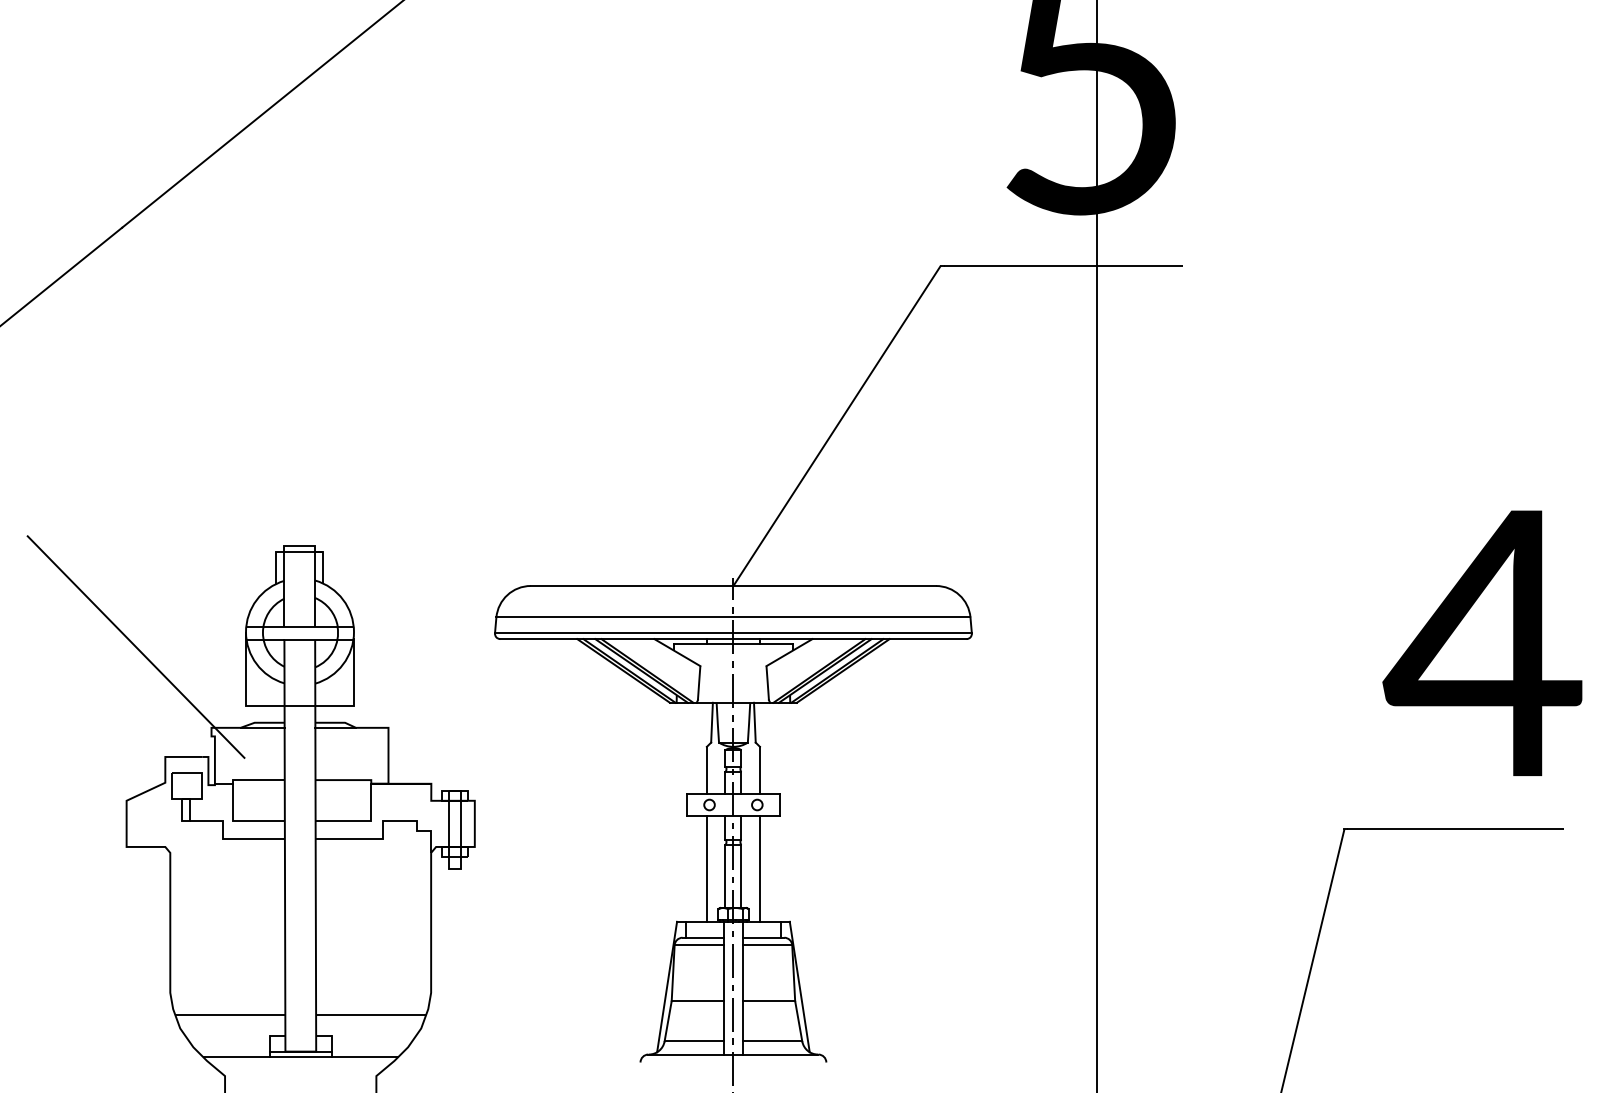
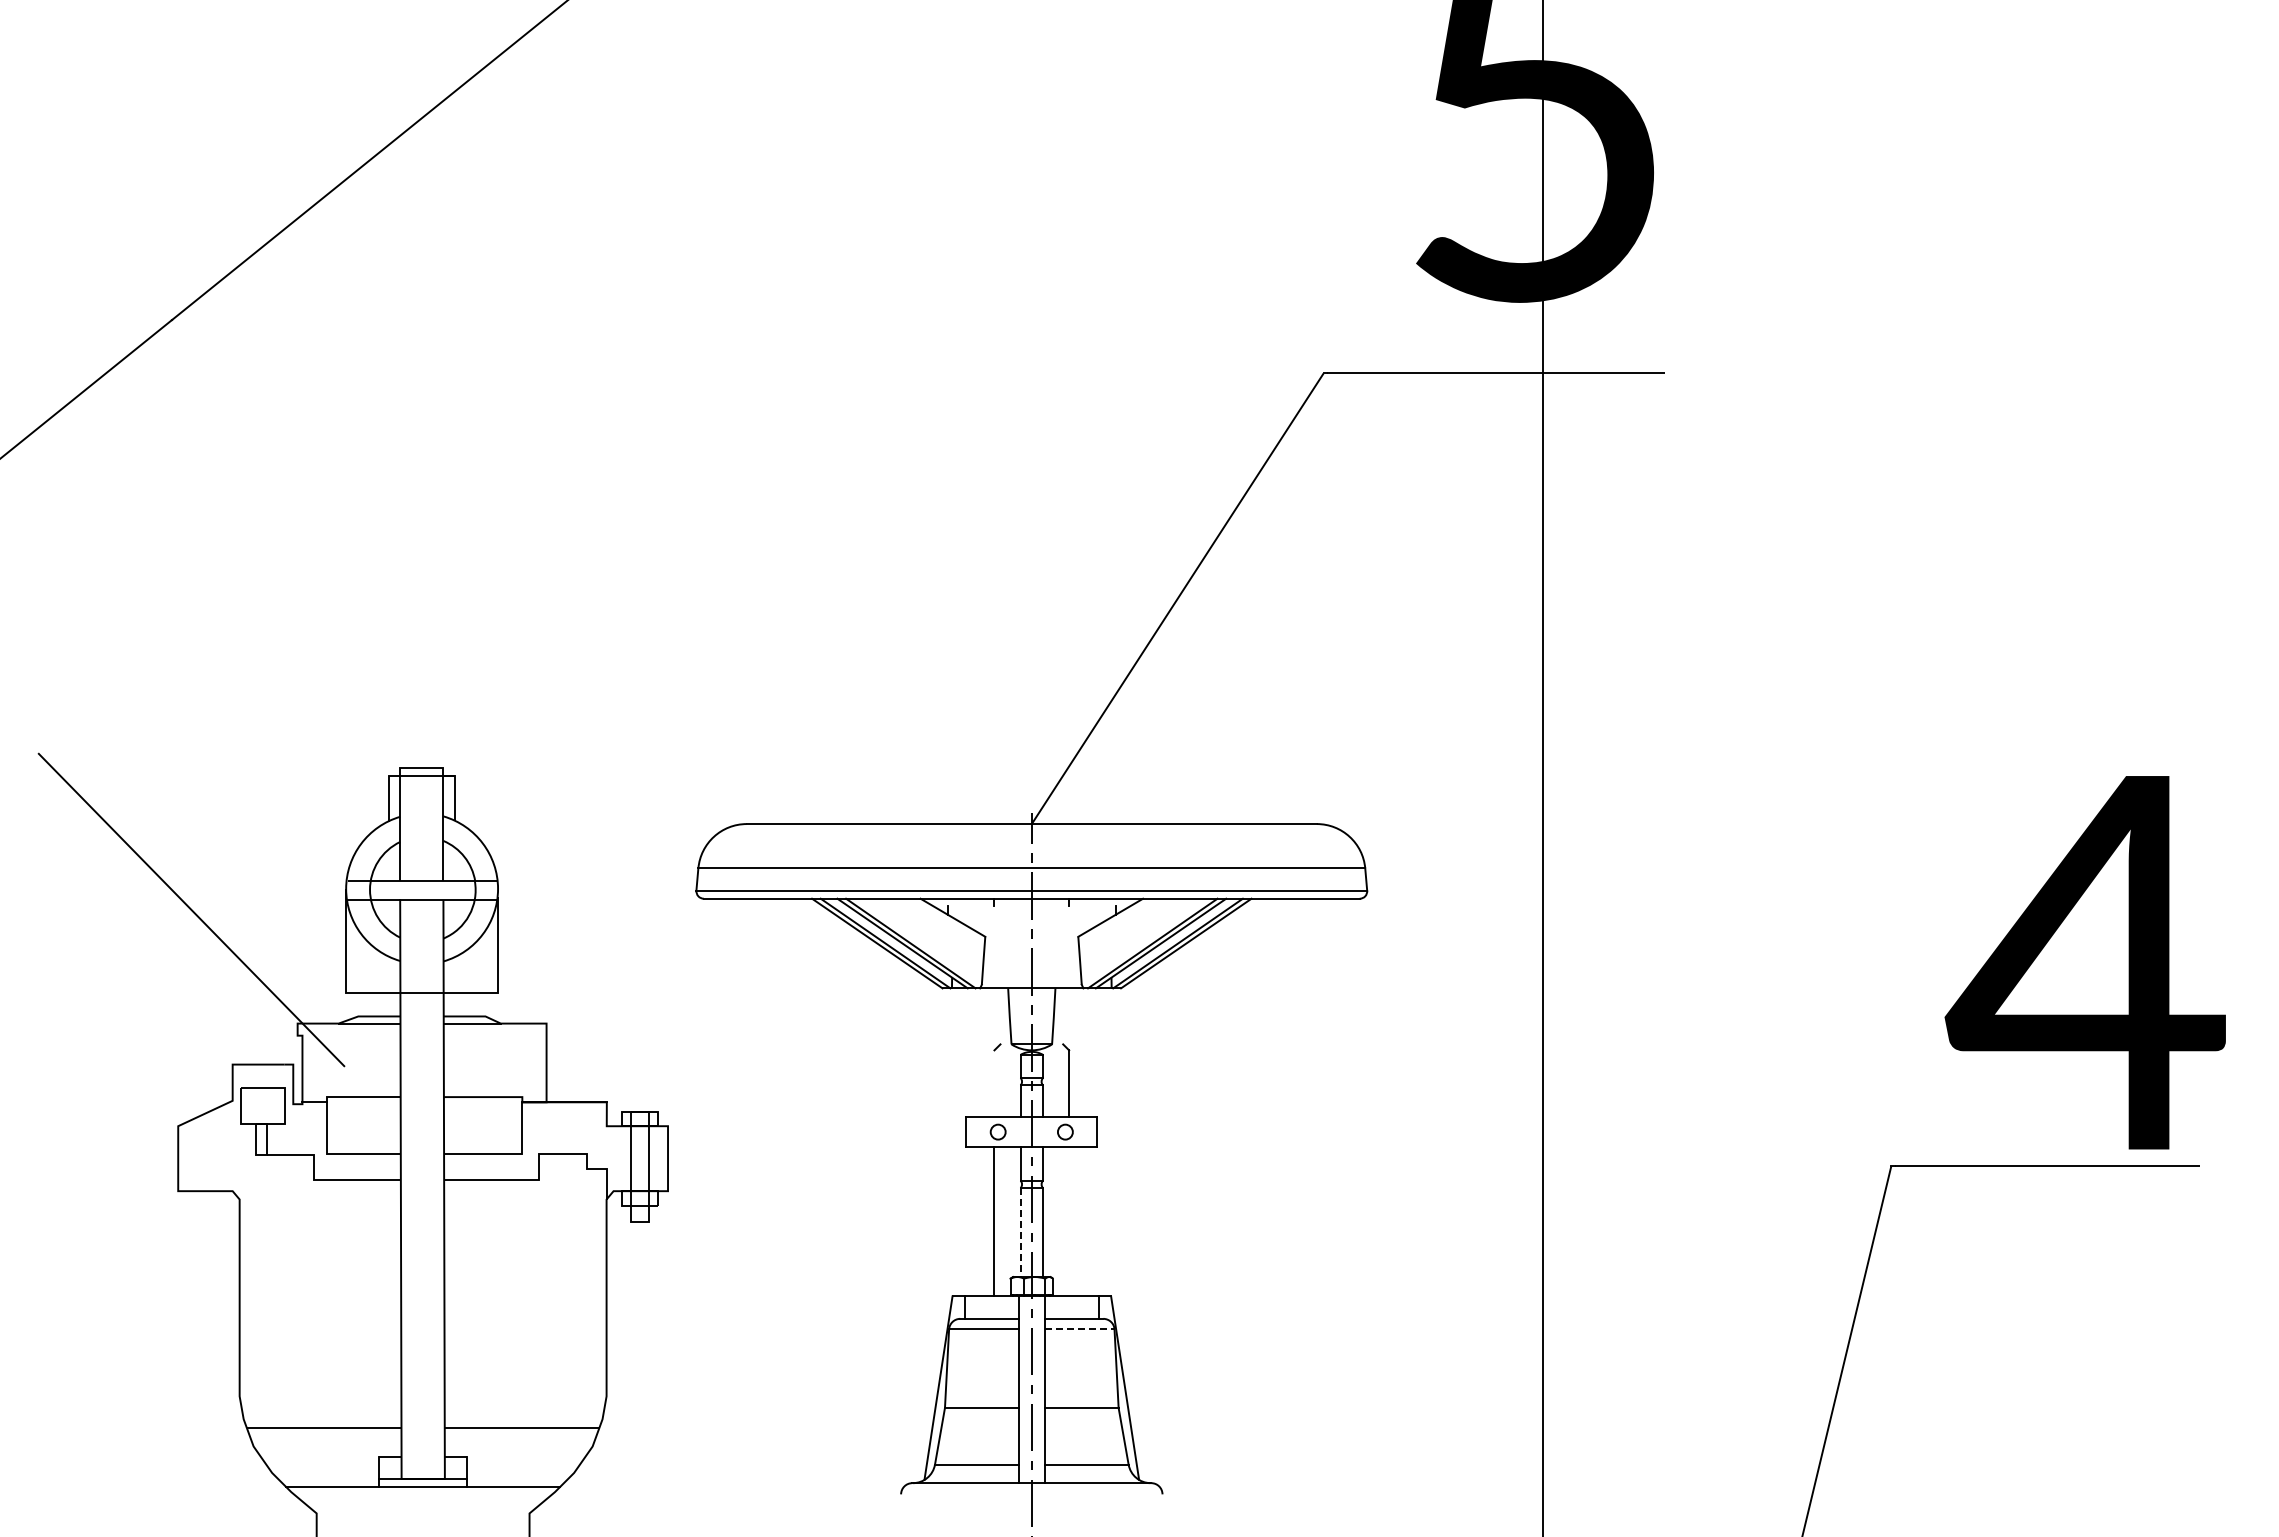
text: (1481, 643) -> (2084, 962), moved
line: (733, 644) -> (1031, 906), removed
line: (711, 722) -> (1001, 1016), removed
line: (754, 722) -> (1061, 1016), removed
line: (706, 770) -> (994, 1083), removed
line: (760, 868) -> (1069, 1221), removed
line: (725, 877) -> (1020, 1233), solid -> dashed
line: (767, 945) -> (1079, 1329), solid -> dashed

